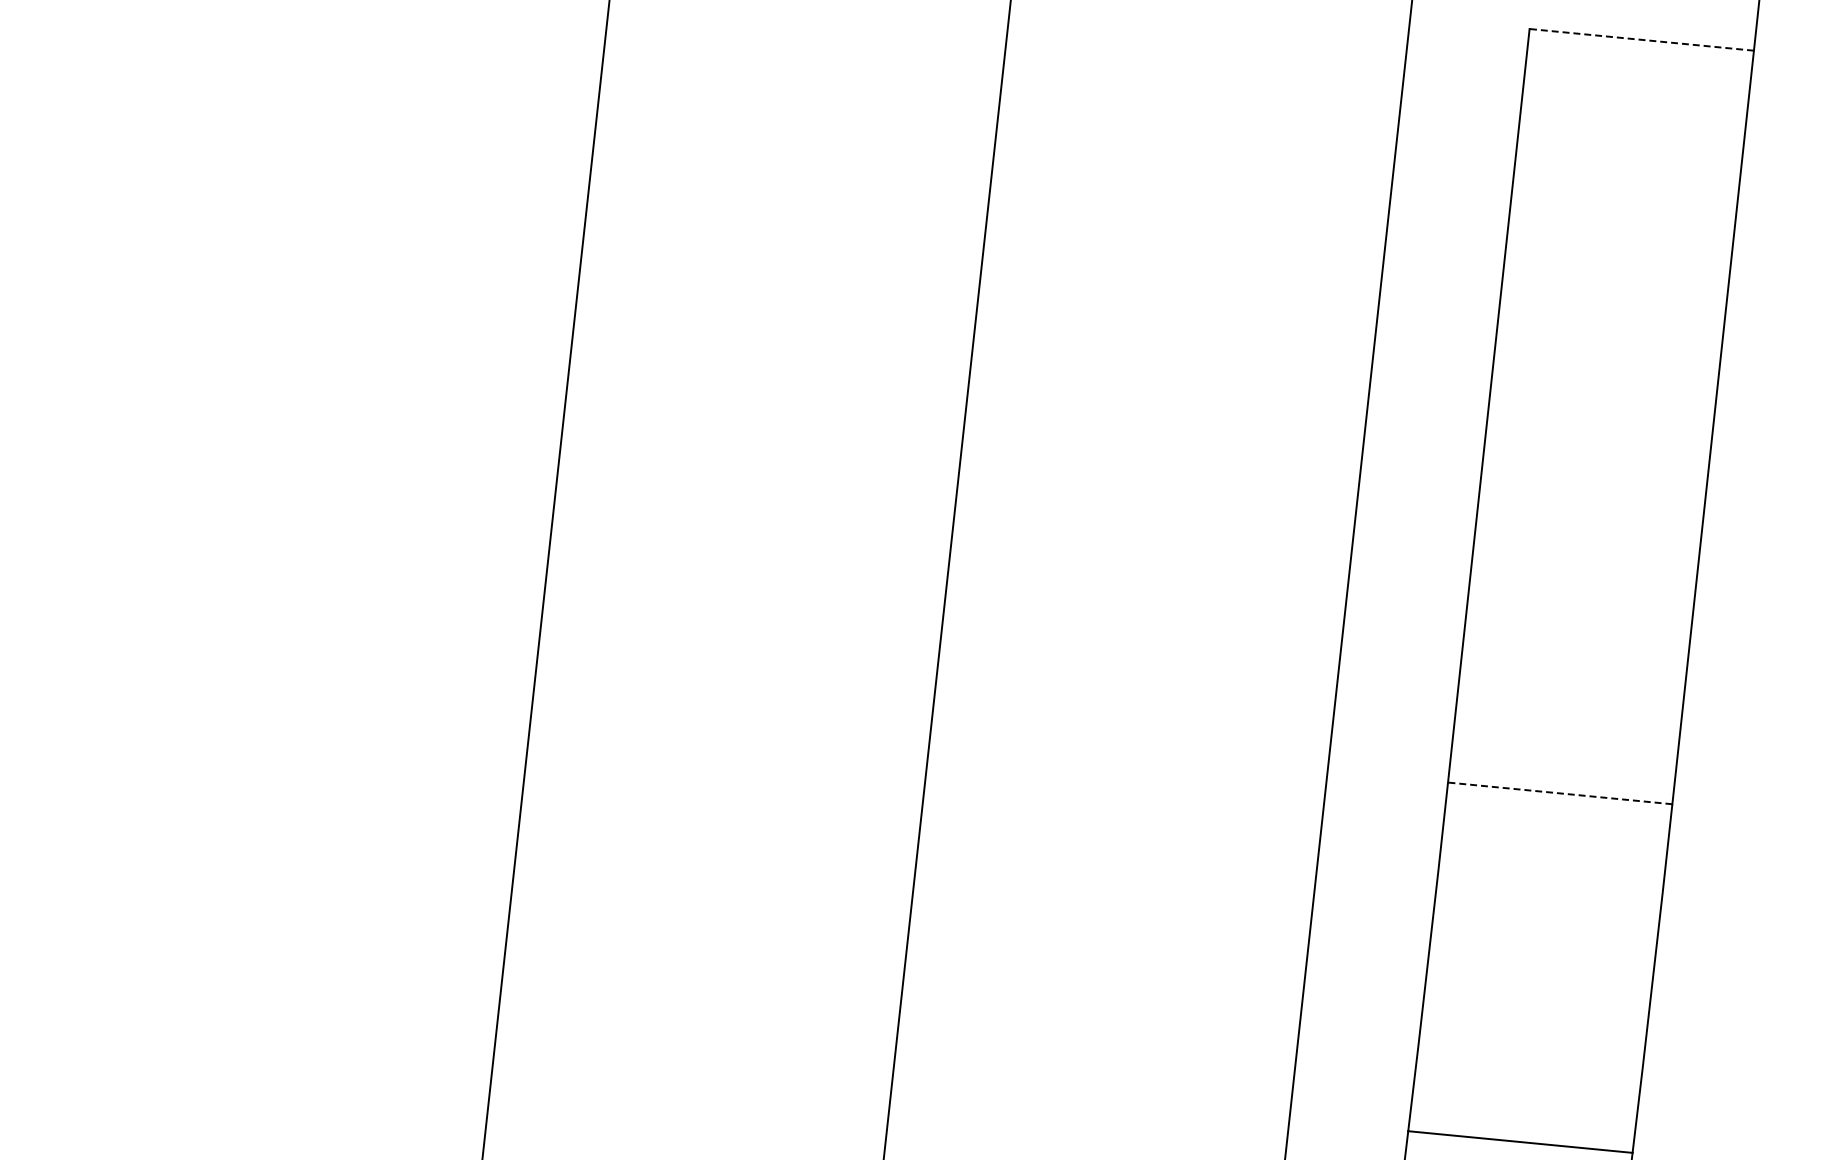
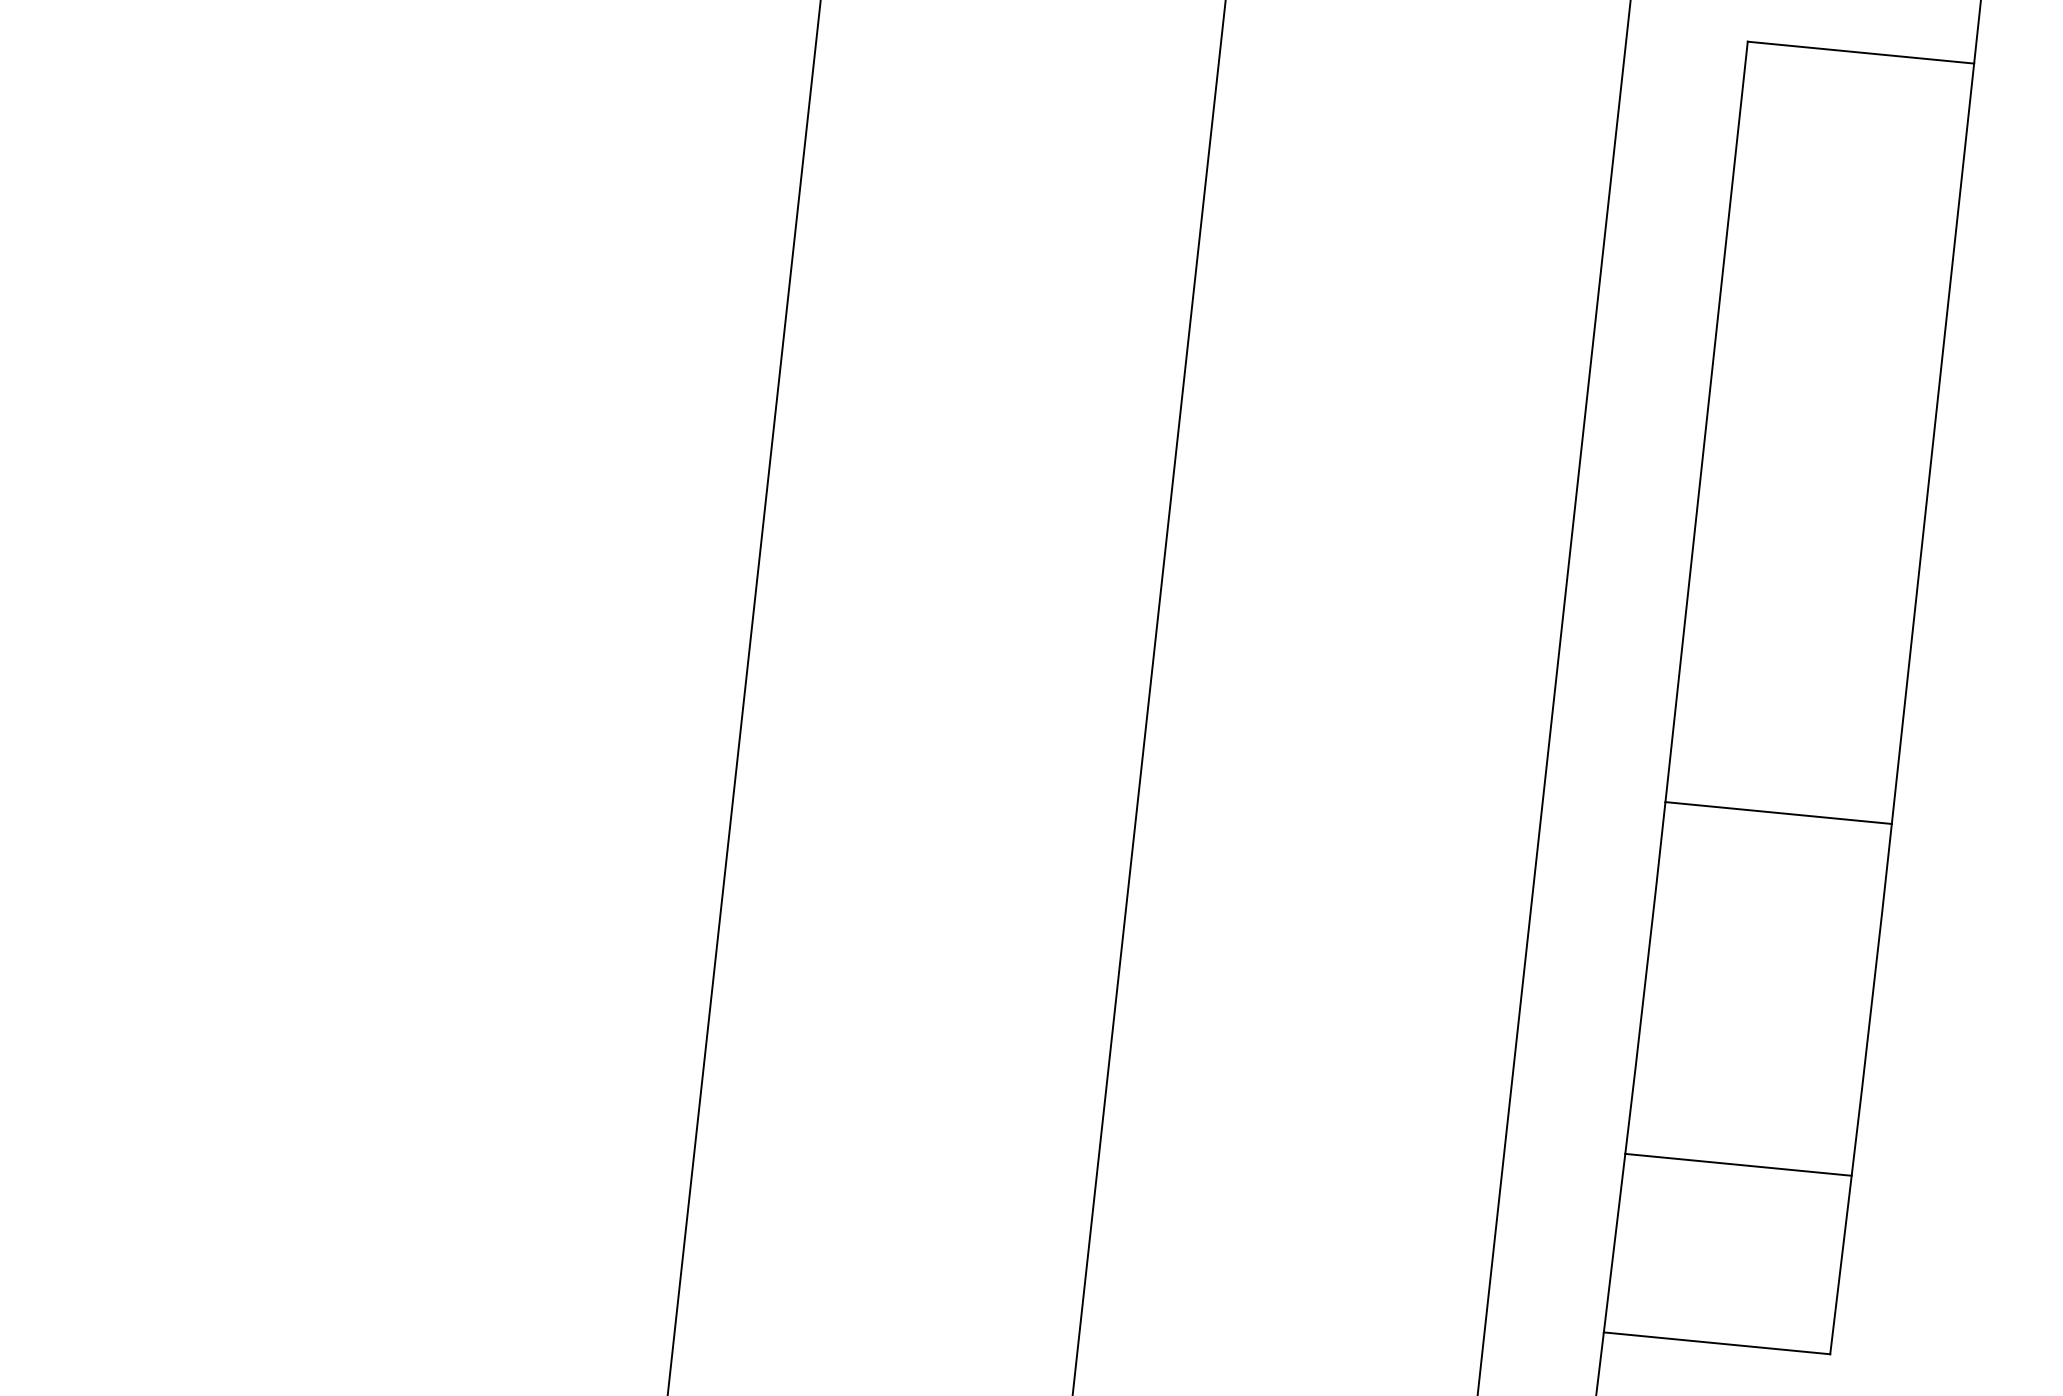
line: (1641, 39) -> (1860, 52), dashed -> solid
line: (1560, 793) -> (1778, 813), dashed -> solid

